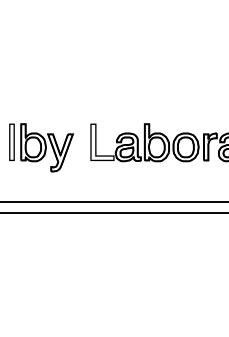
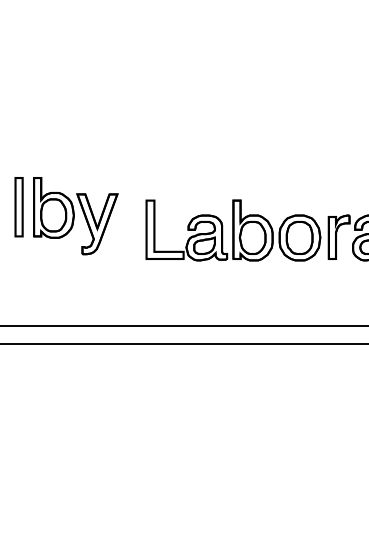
part: (41, 147) -> (66, 215), moved

